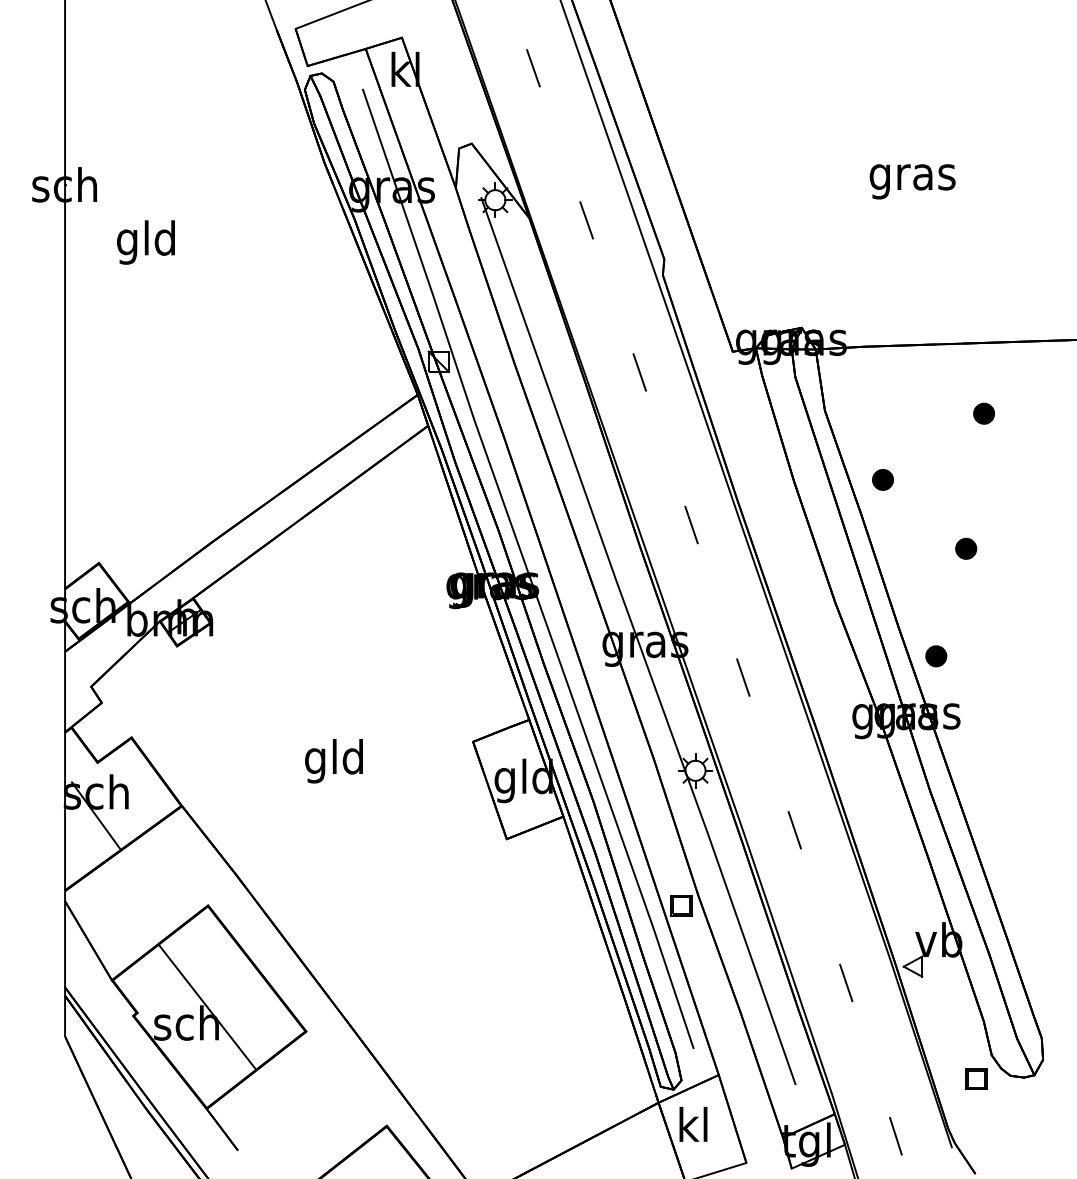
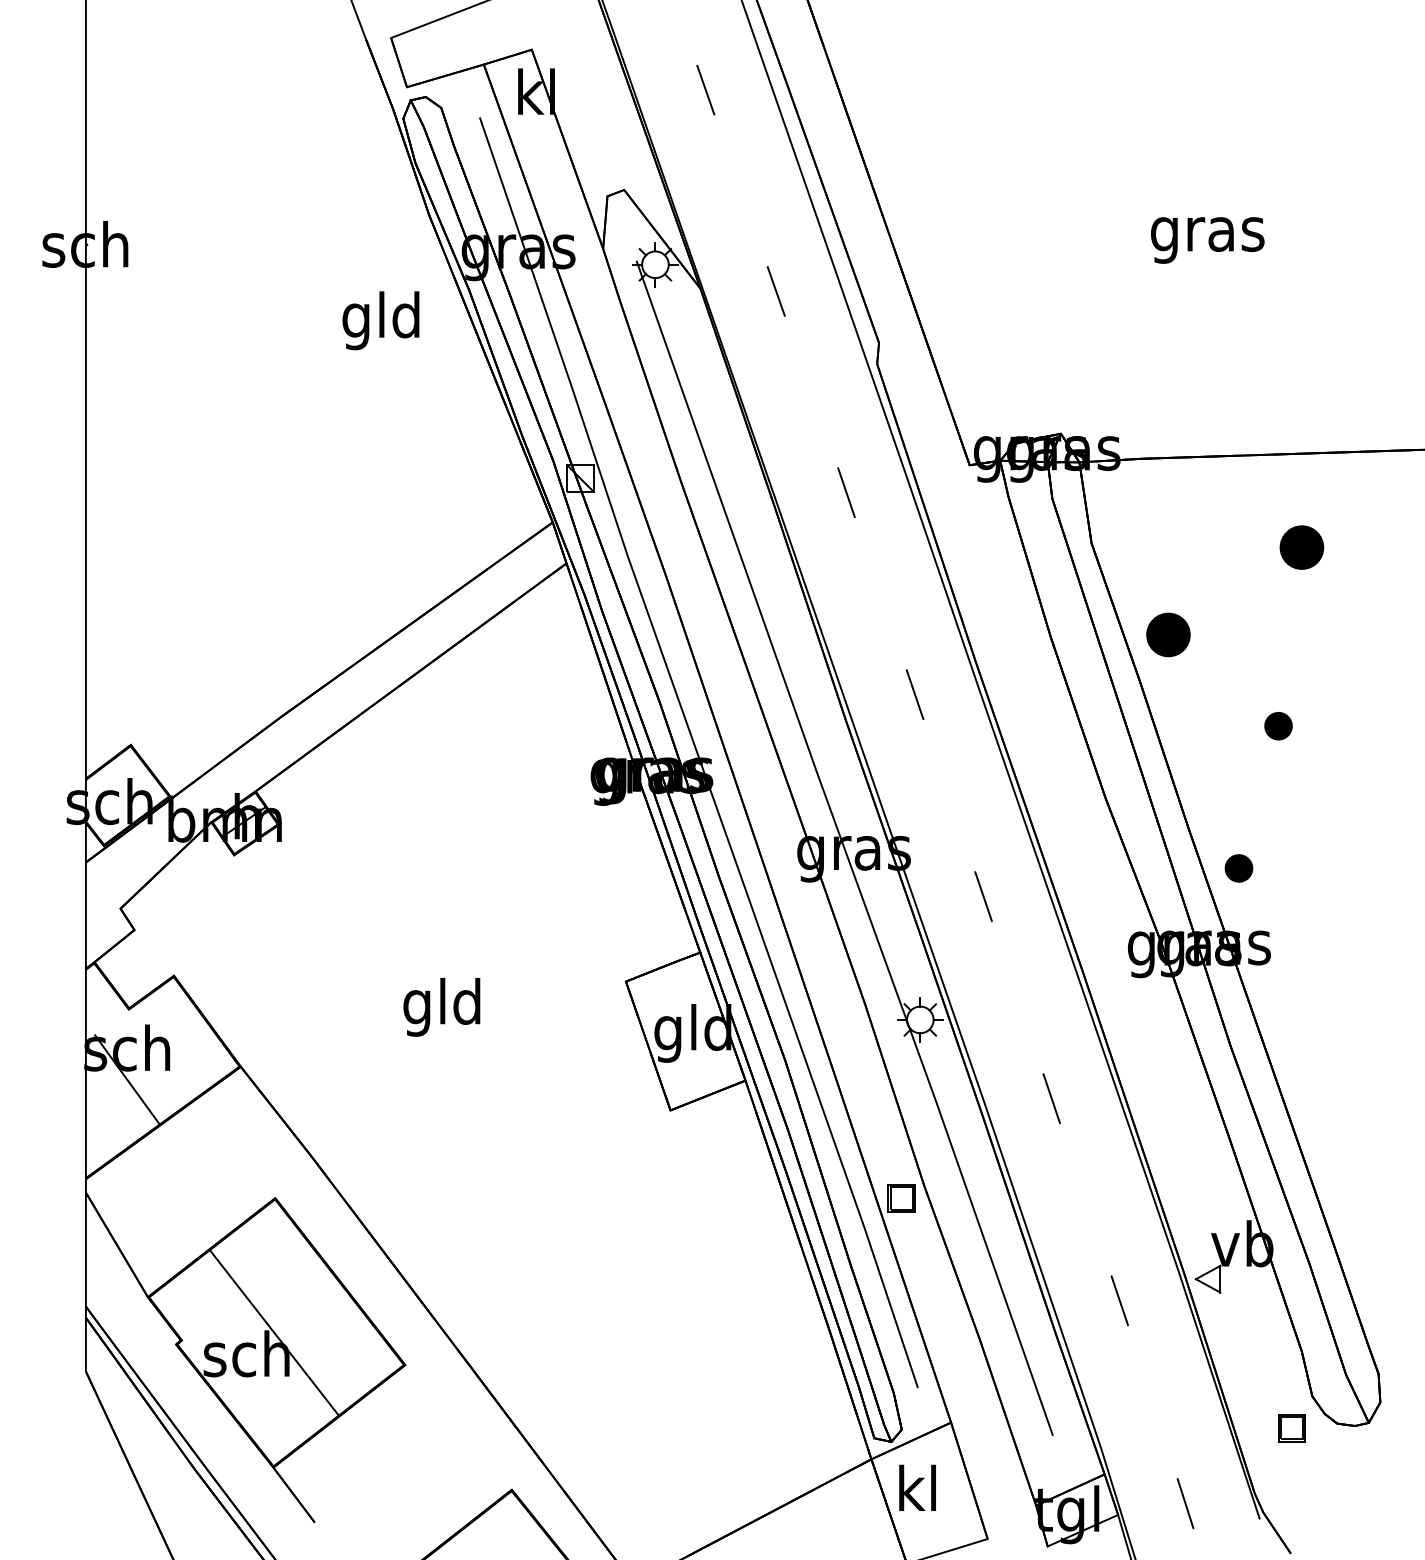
text: (145, 242) -> (380, 320), moved
part: (984, 413) -> (1302, 547), size x1.6
part: (882, 479) -> (1167, 634), size x1.6

